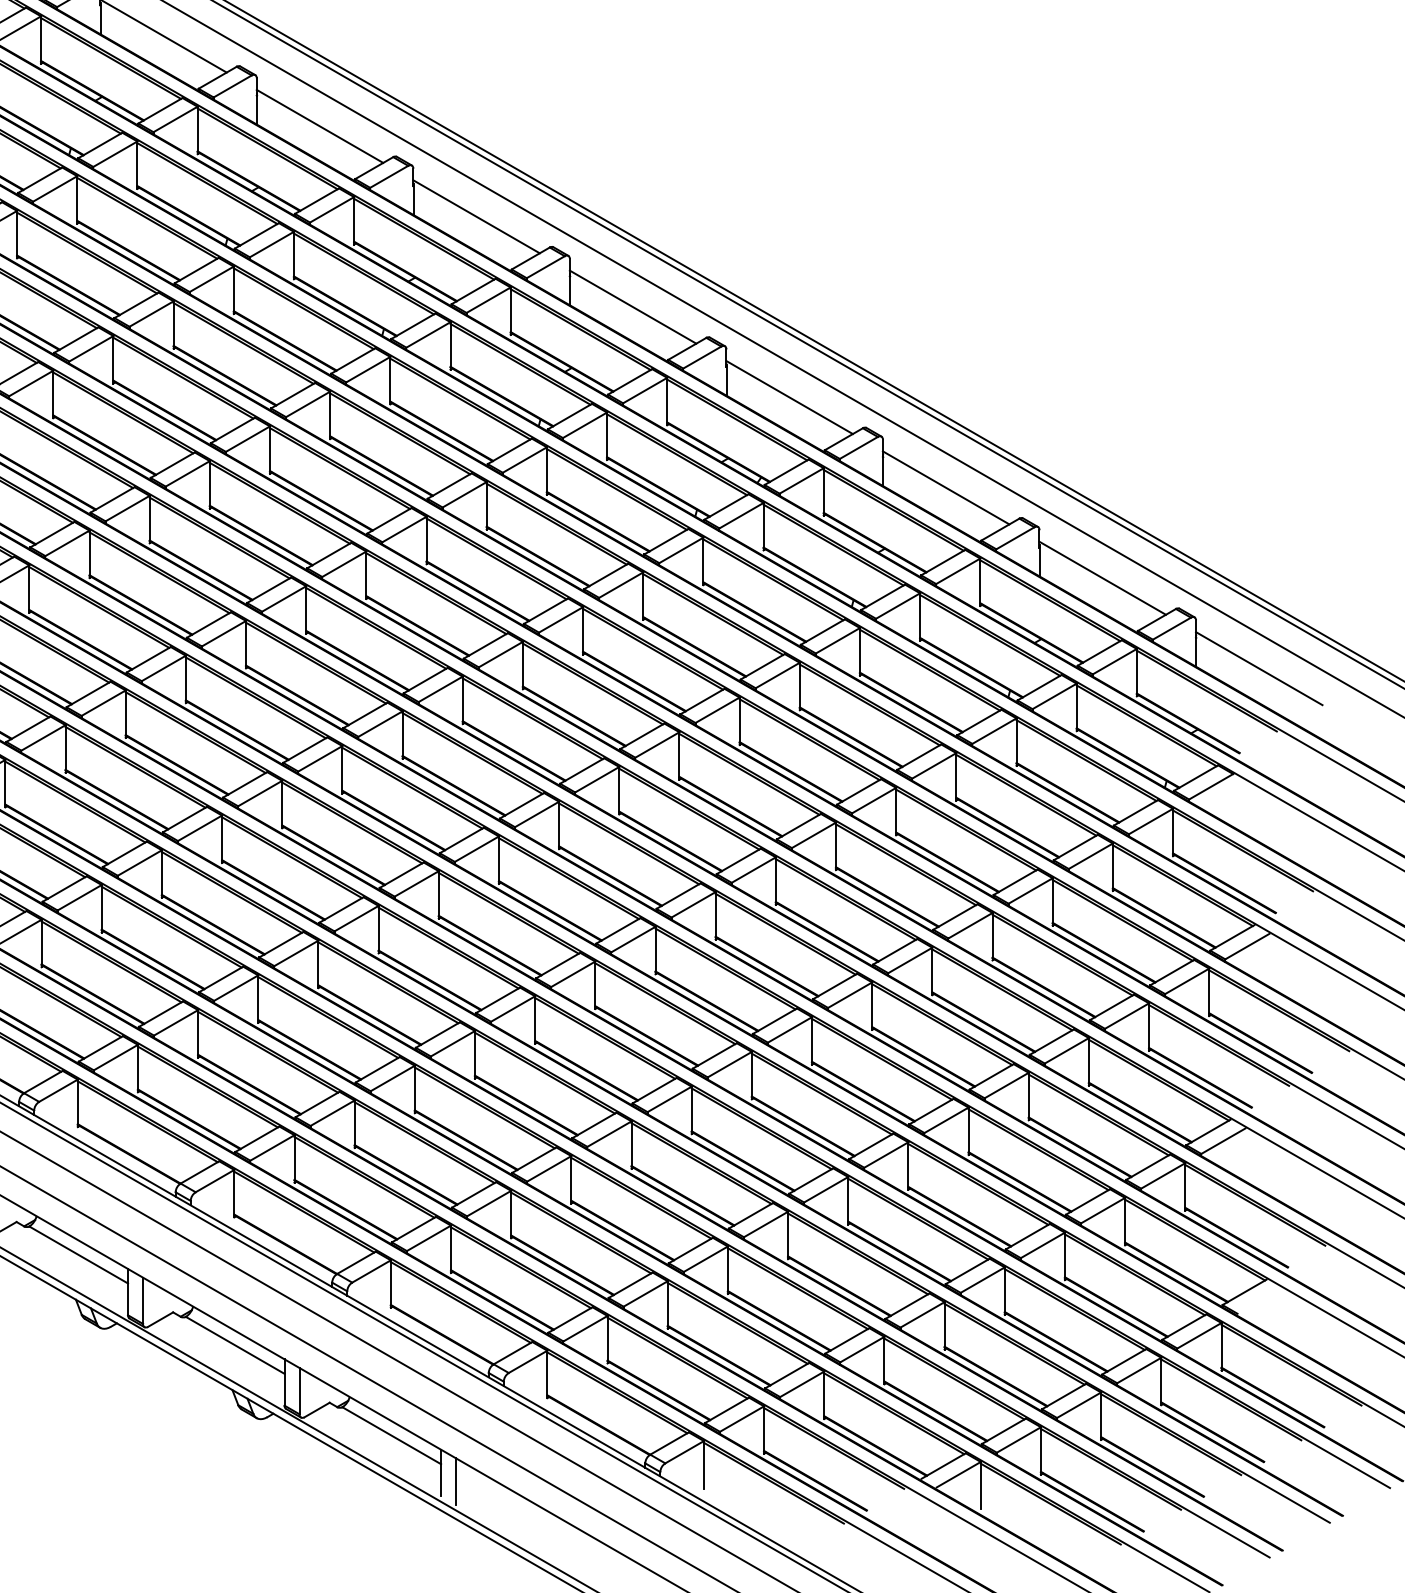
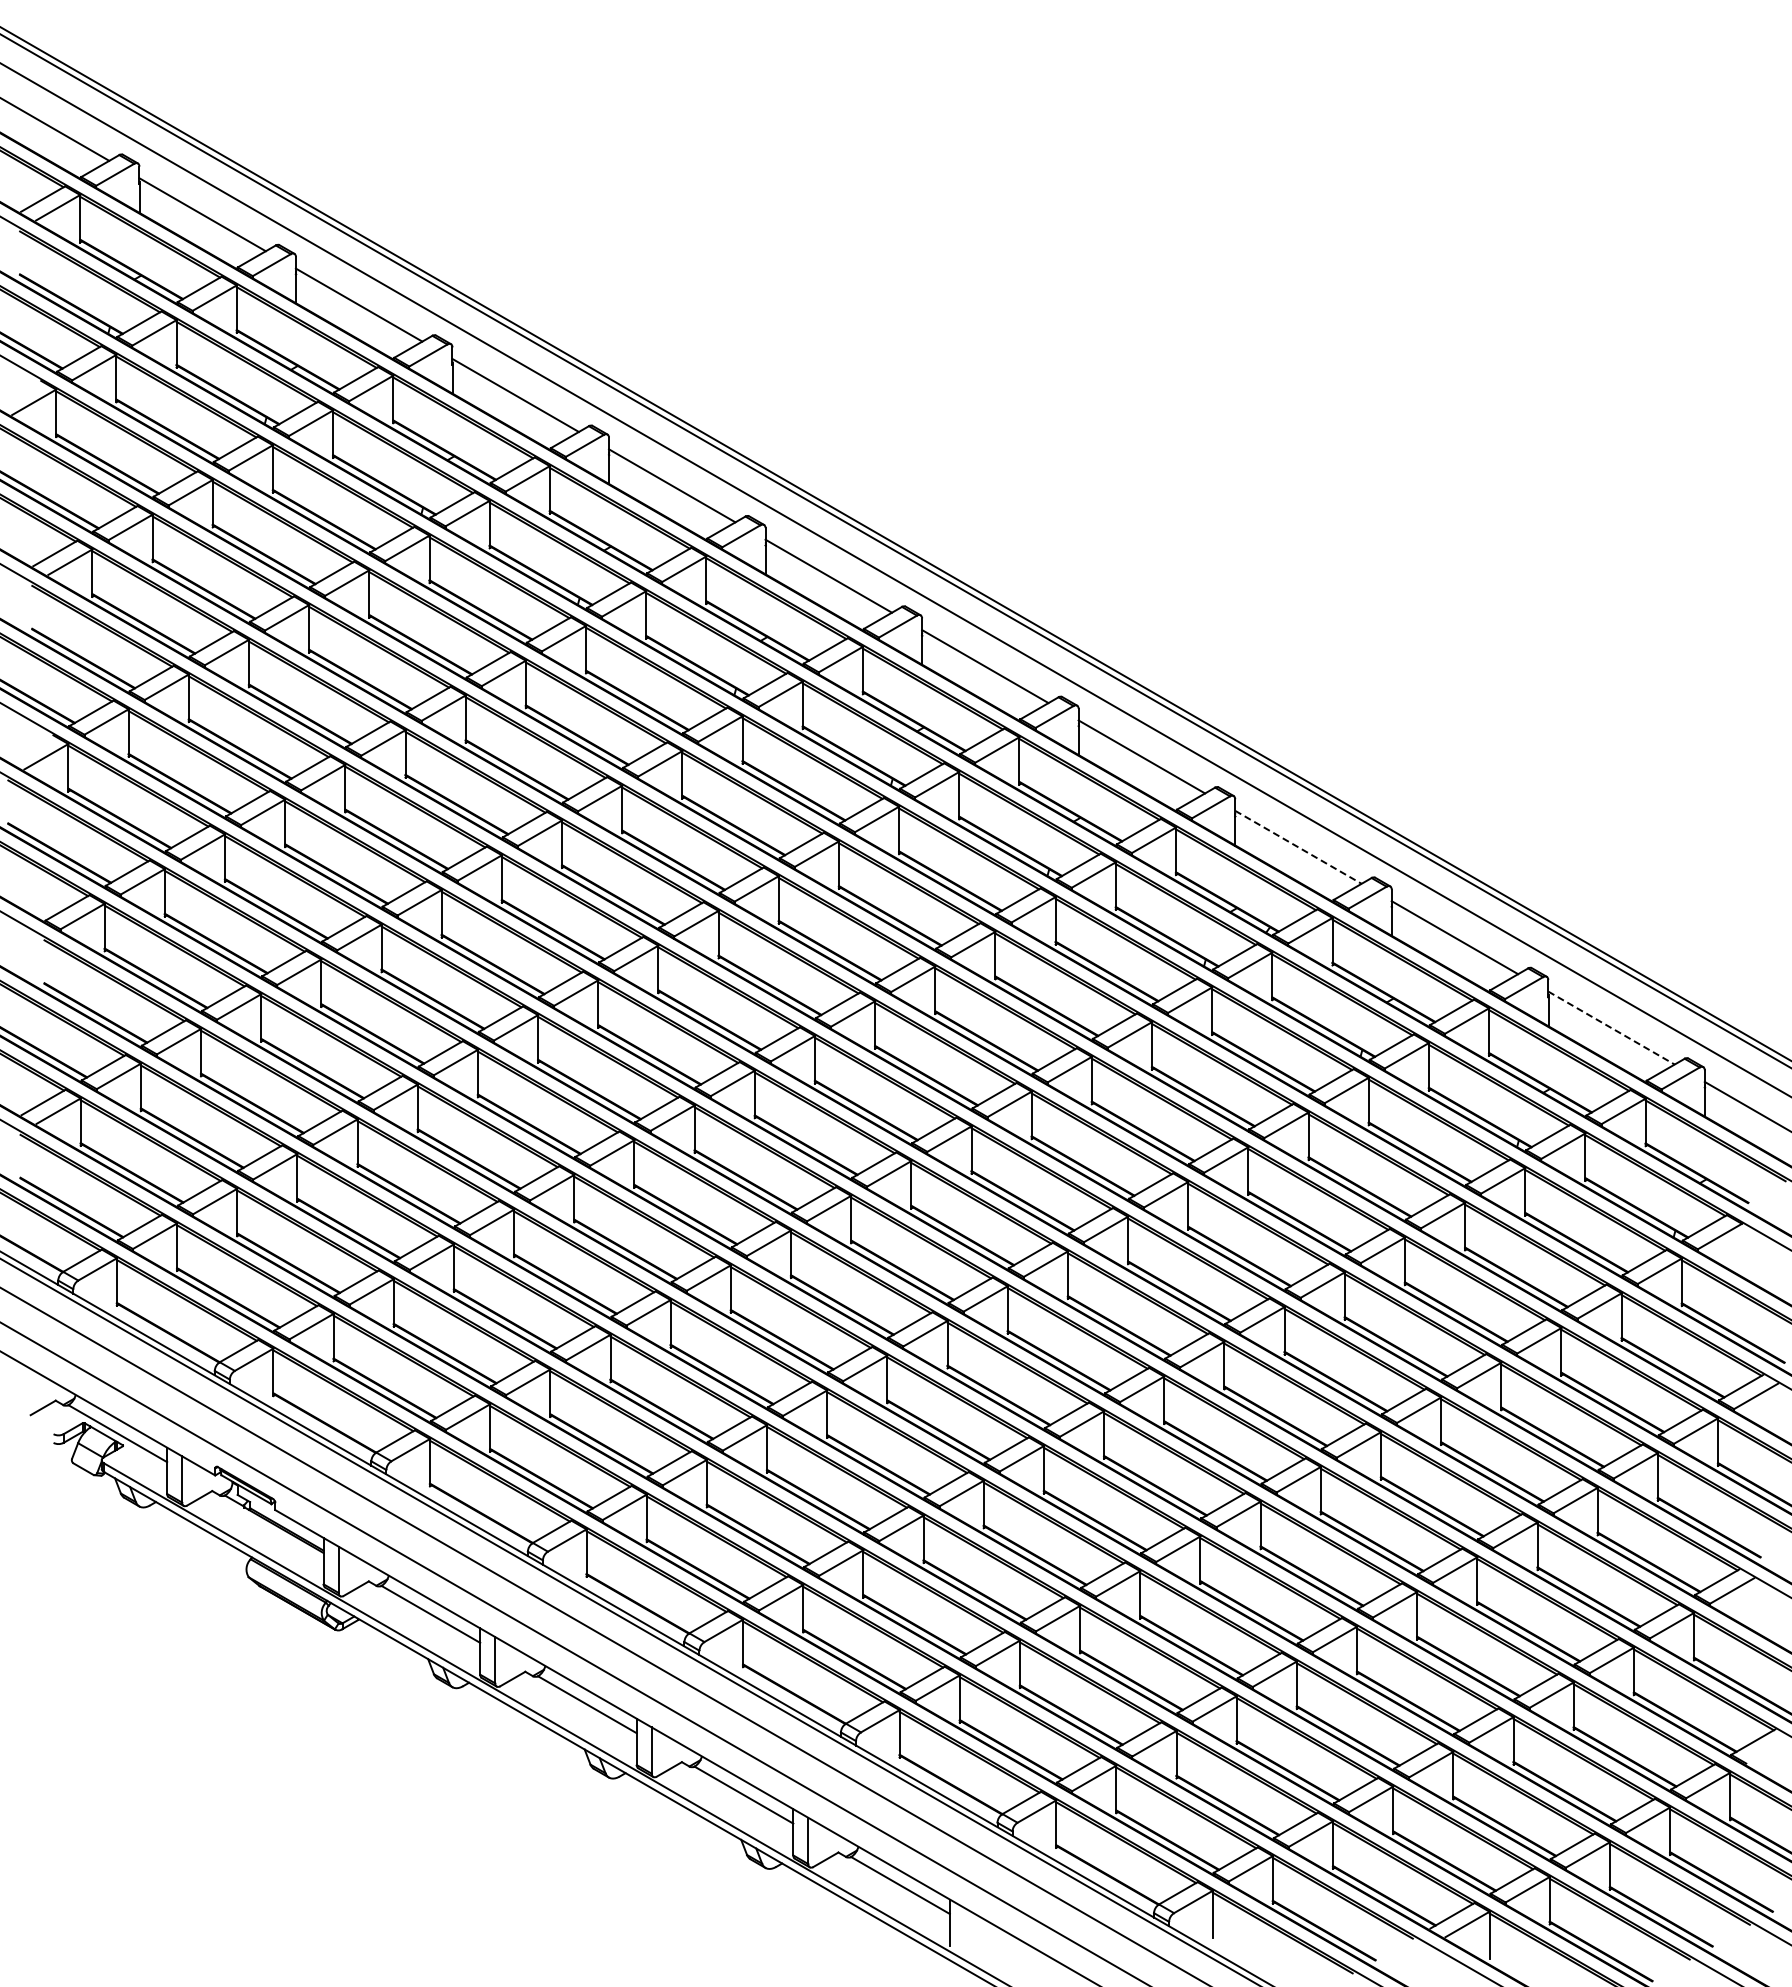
line: (789, 397) -> (1298, 847), solid -> dashed
line: (1102, 578) -> (1611, 1028), solid -> dashed
line: (455, 1481) -> (964, 1931), removed

